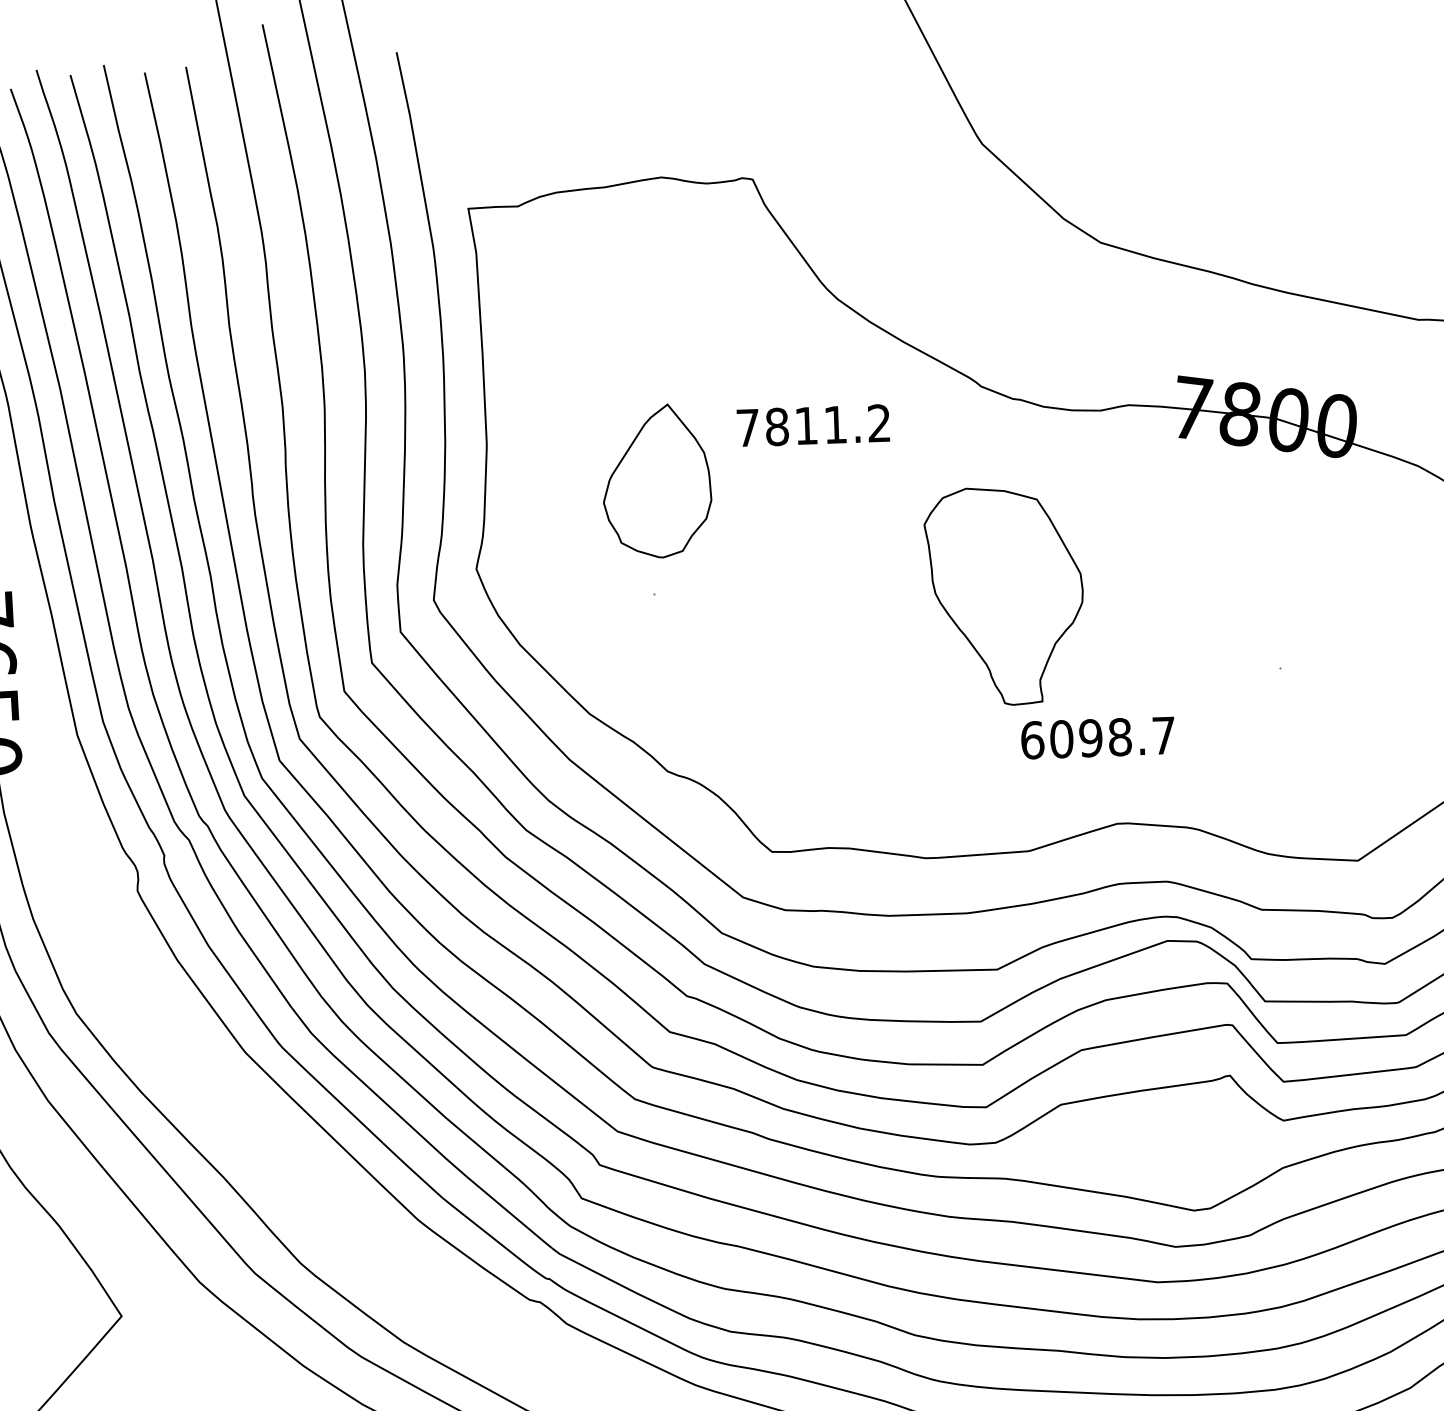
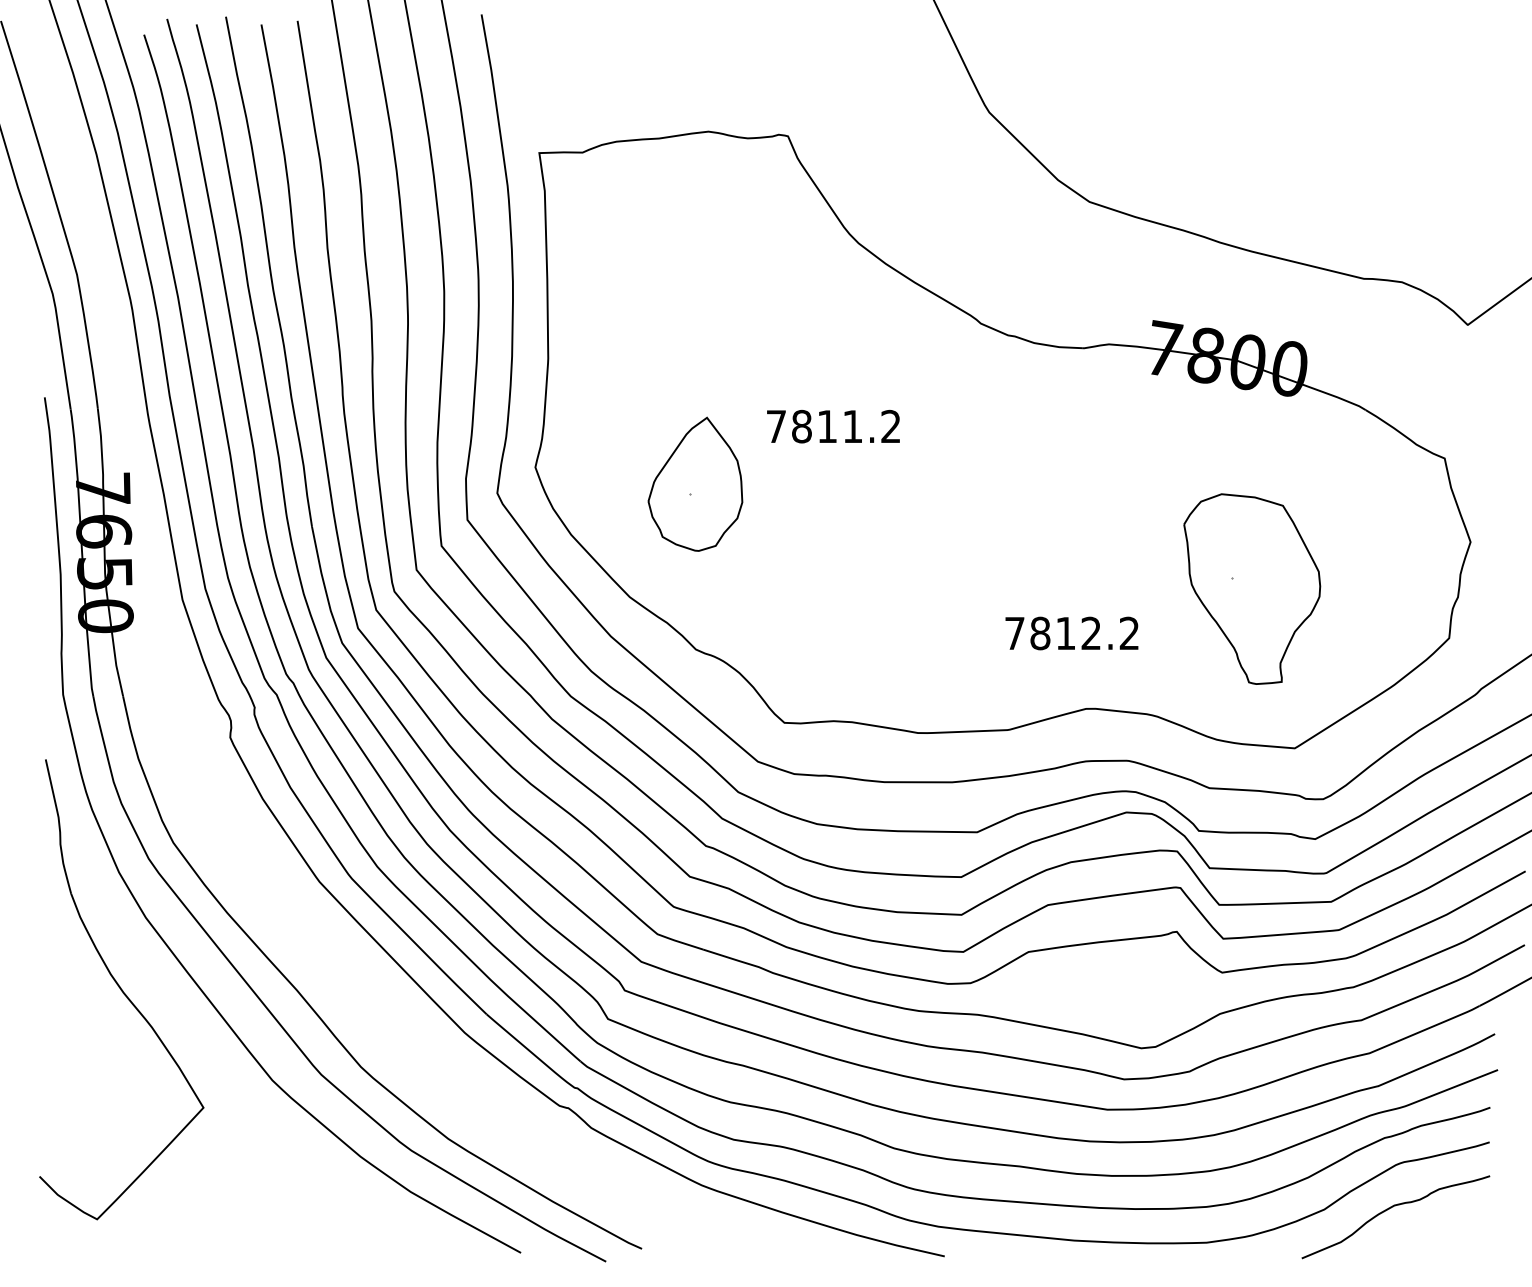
text: (813, 425) -> (833, 426), moved
part: (656, 480) -> (695, 483), moved
part: (1005, 595) -> (1252, 588), moved
text: (1097, 738) -> (1071, 633), 6098.7 -> 7812.2

